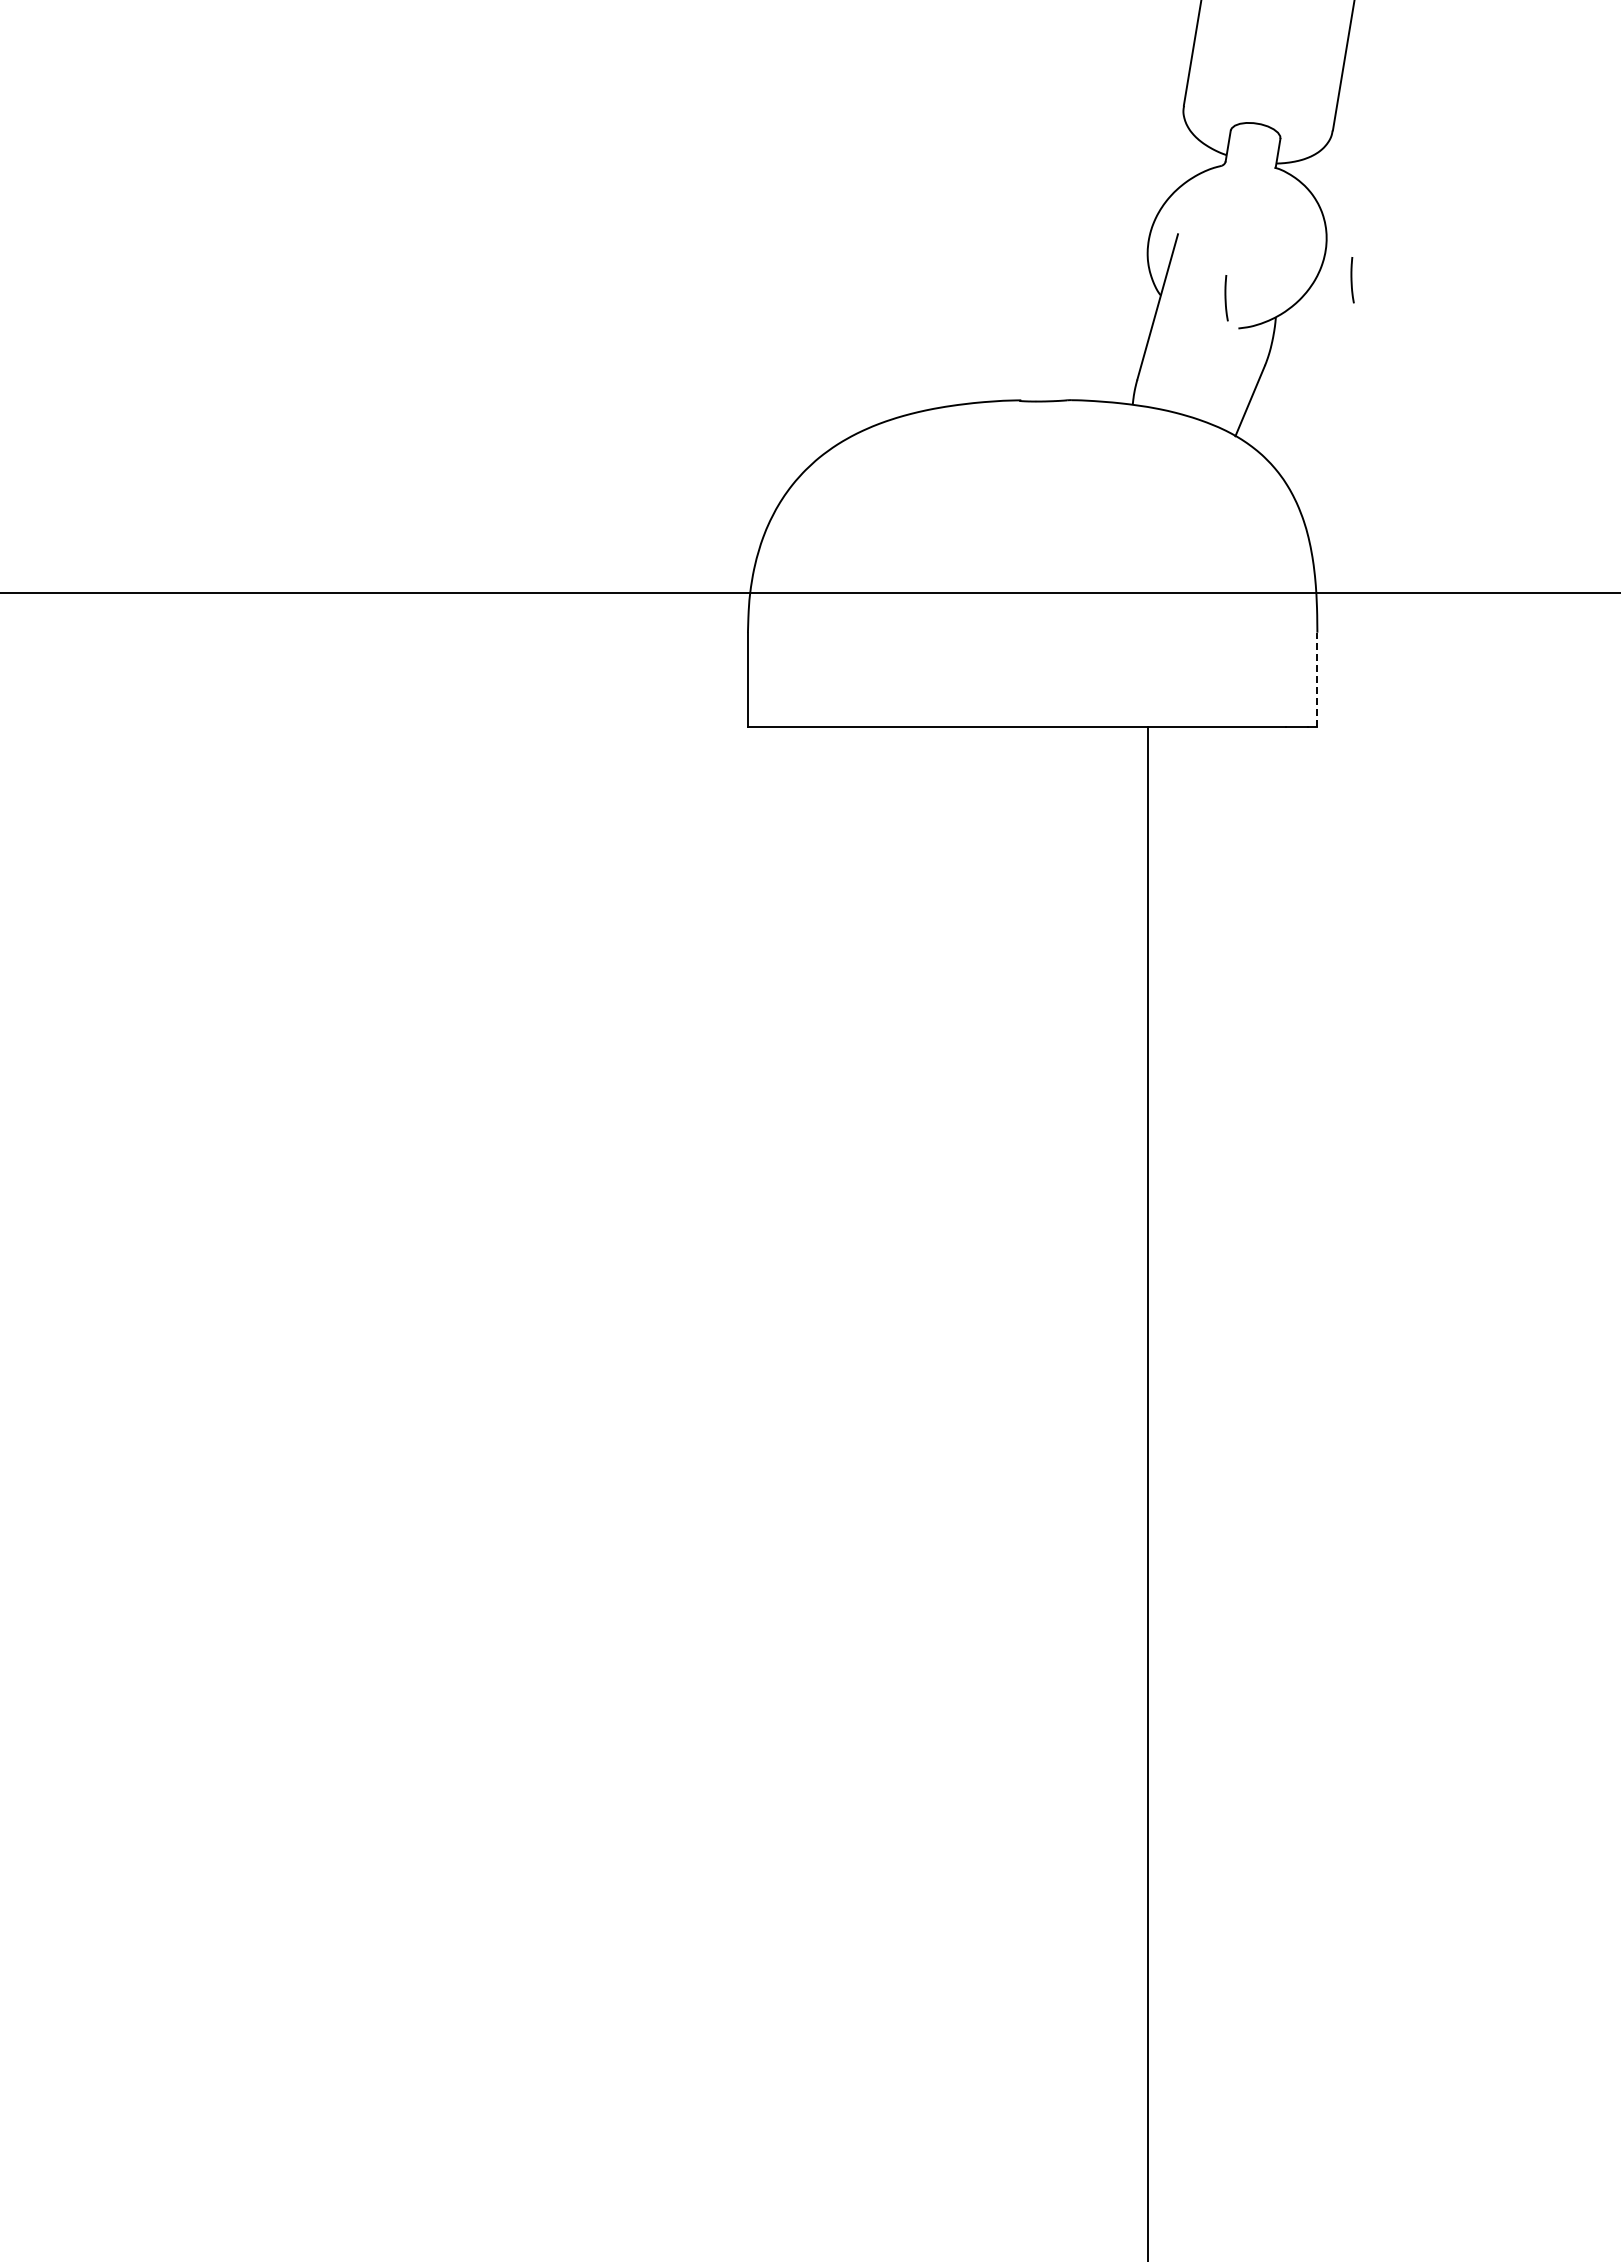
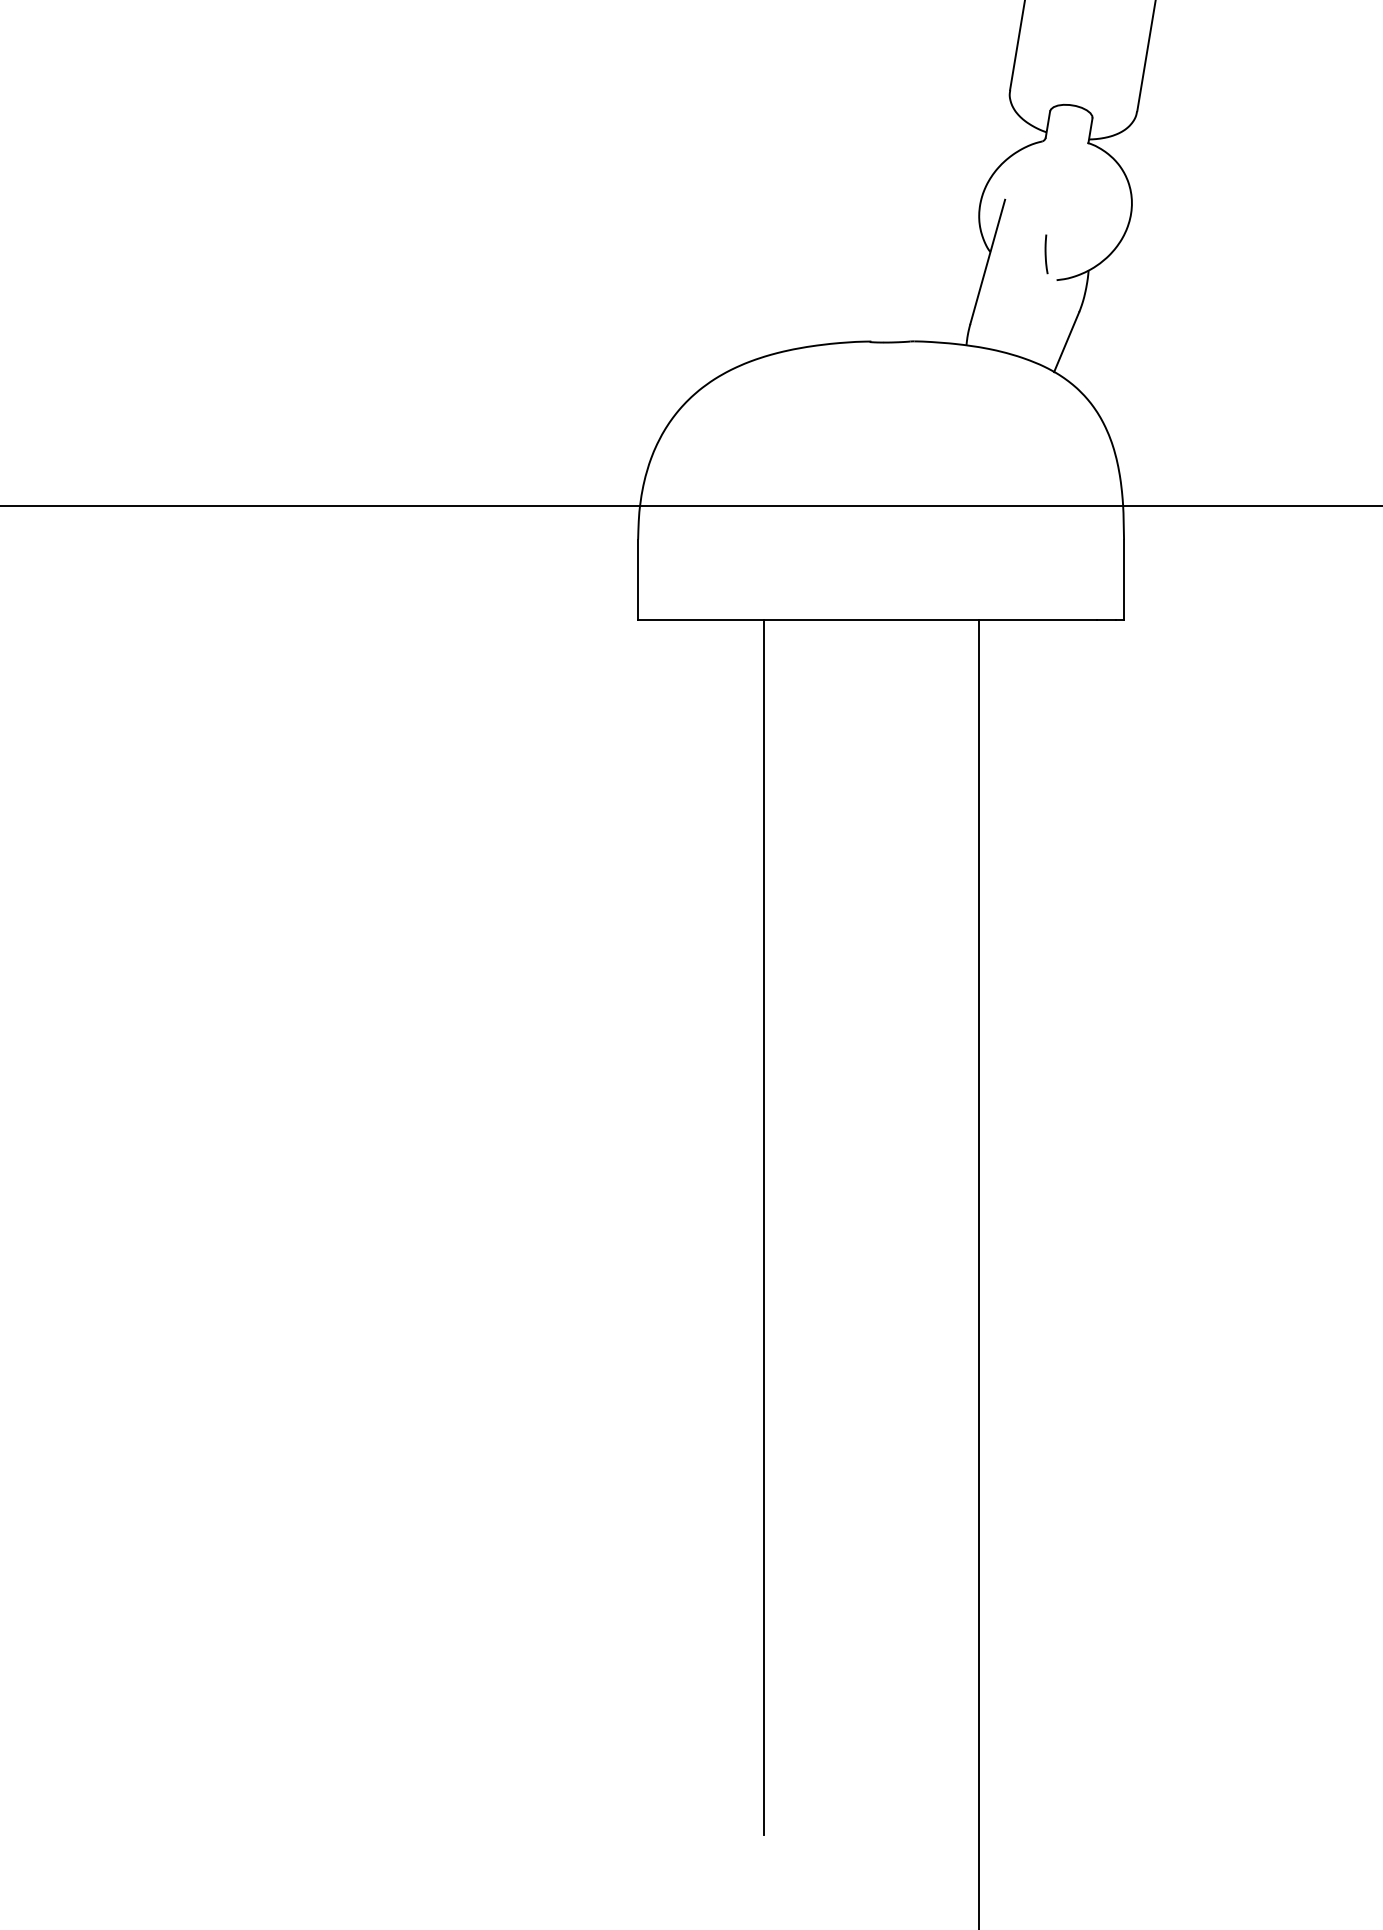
curve: (1352, 280) -> (1153, 239), removed
line: (1317, 679) -> (1124, 579), dashed -> solid
line: (895, 1438) -> (764, 1227), added

